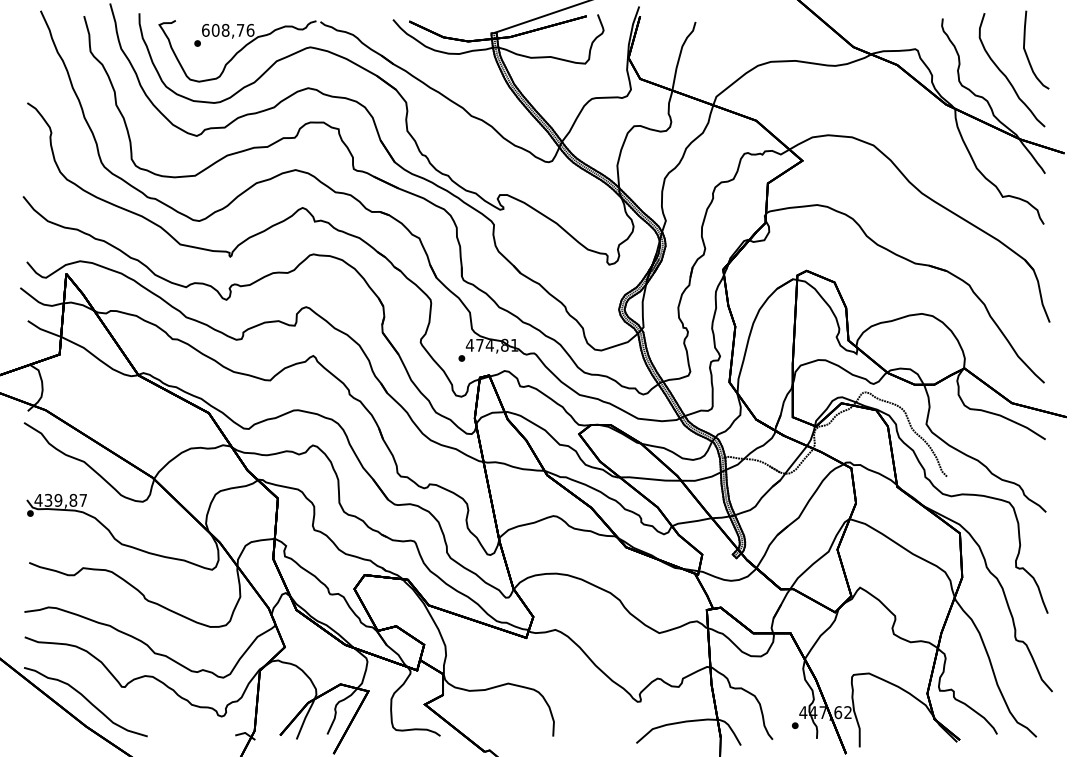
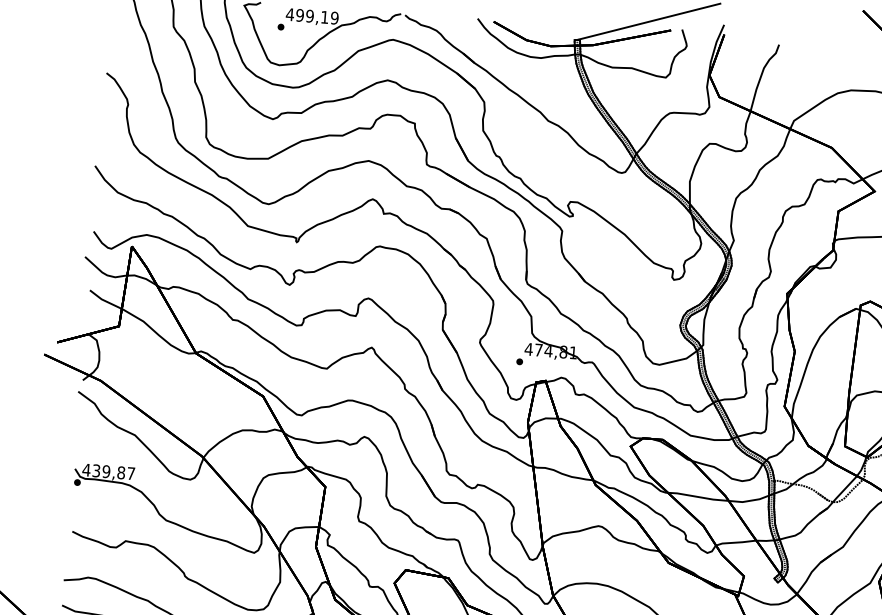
text: (227, 29) -> (311, 15), 608,76 -> 499,19

